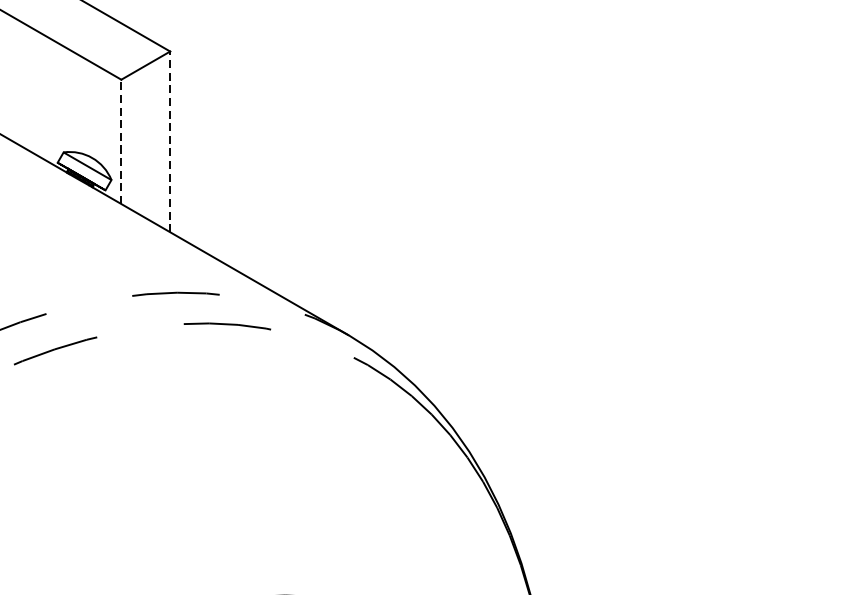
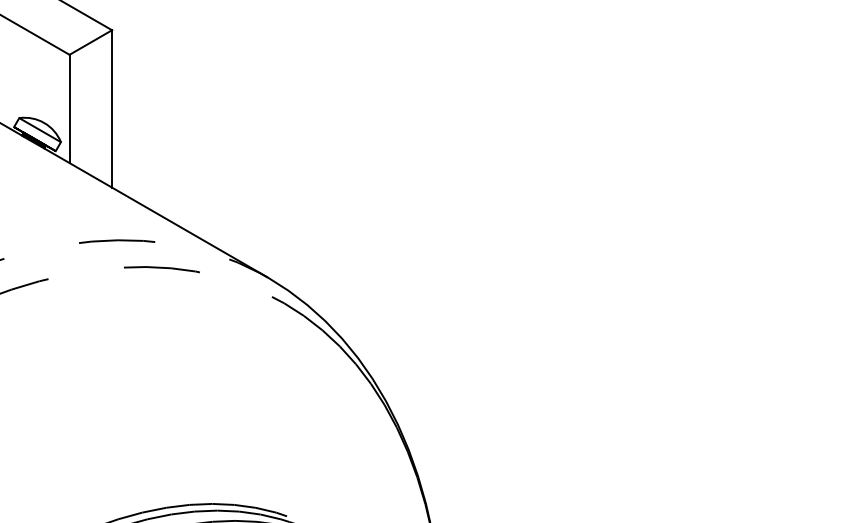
line: (121, 141) -> (69, 108), dashed -> solid
line: (170, 141) -> (112, 108), dashed -> solid

